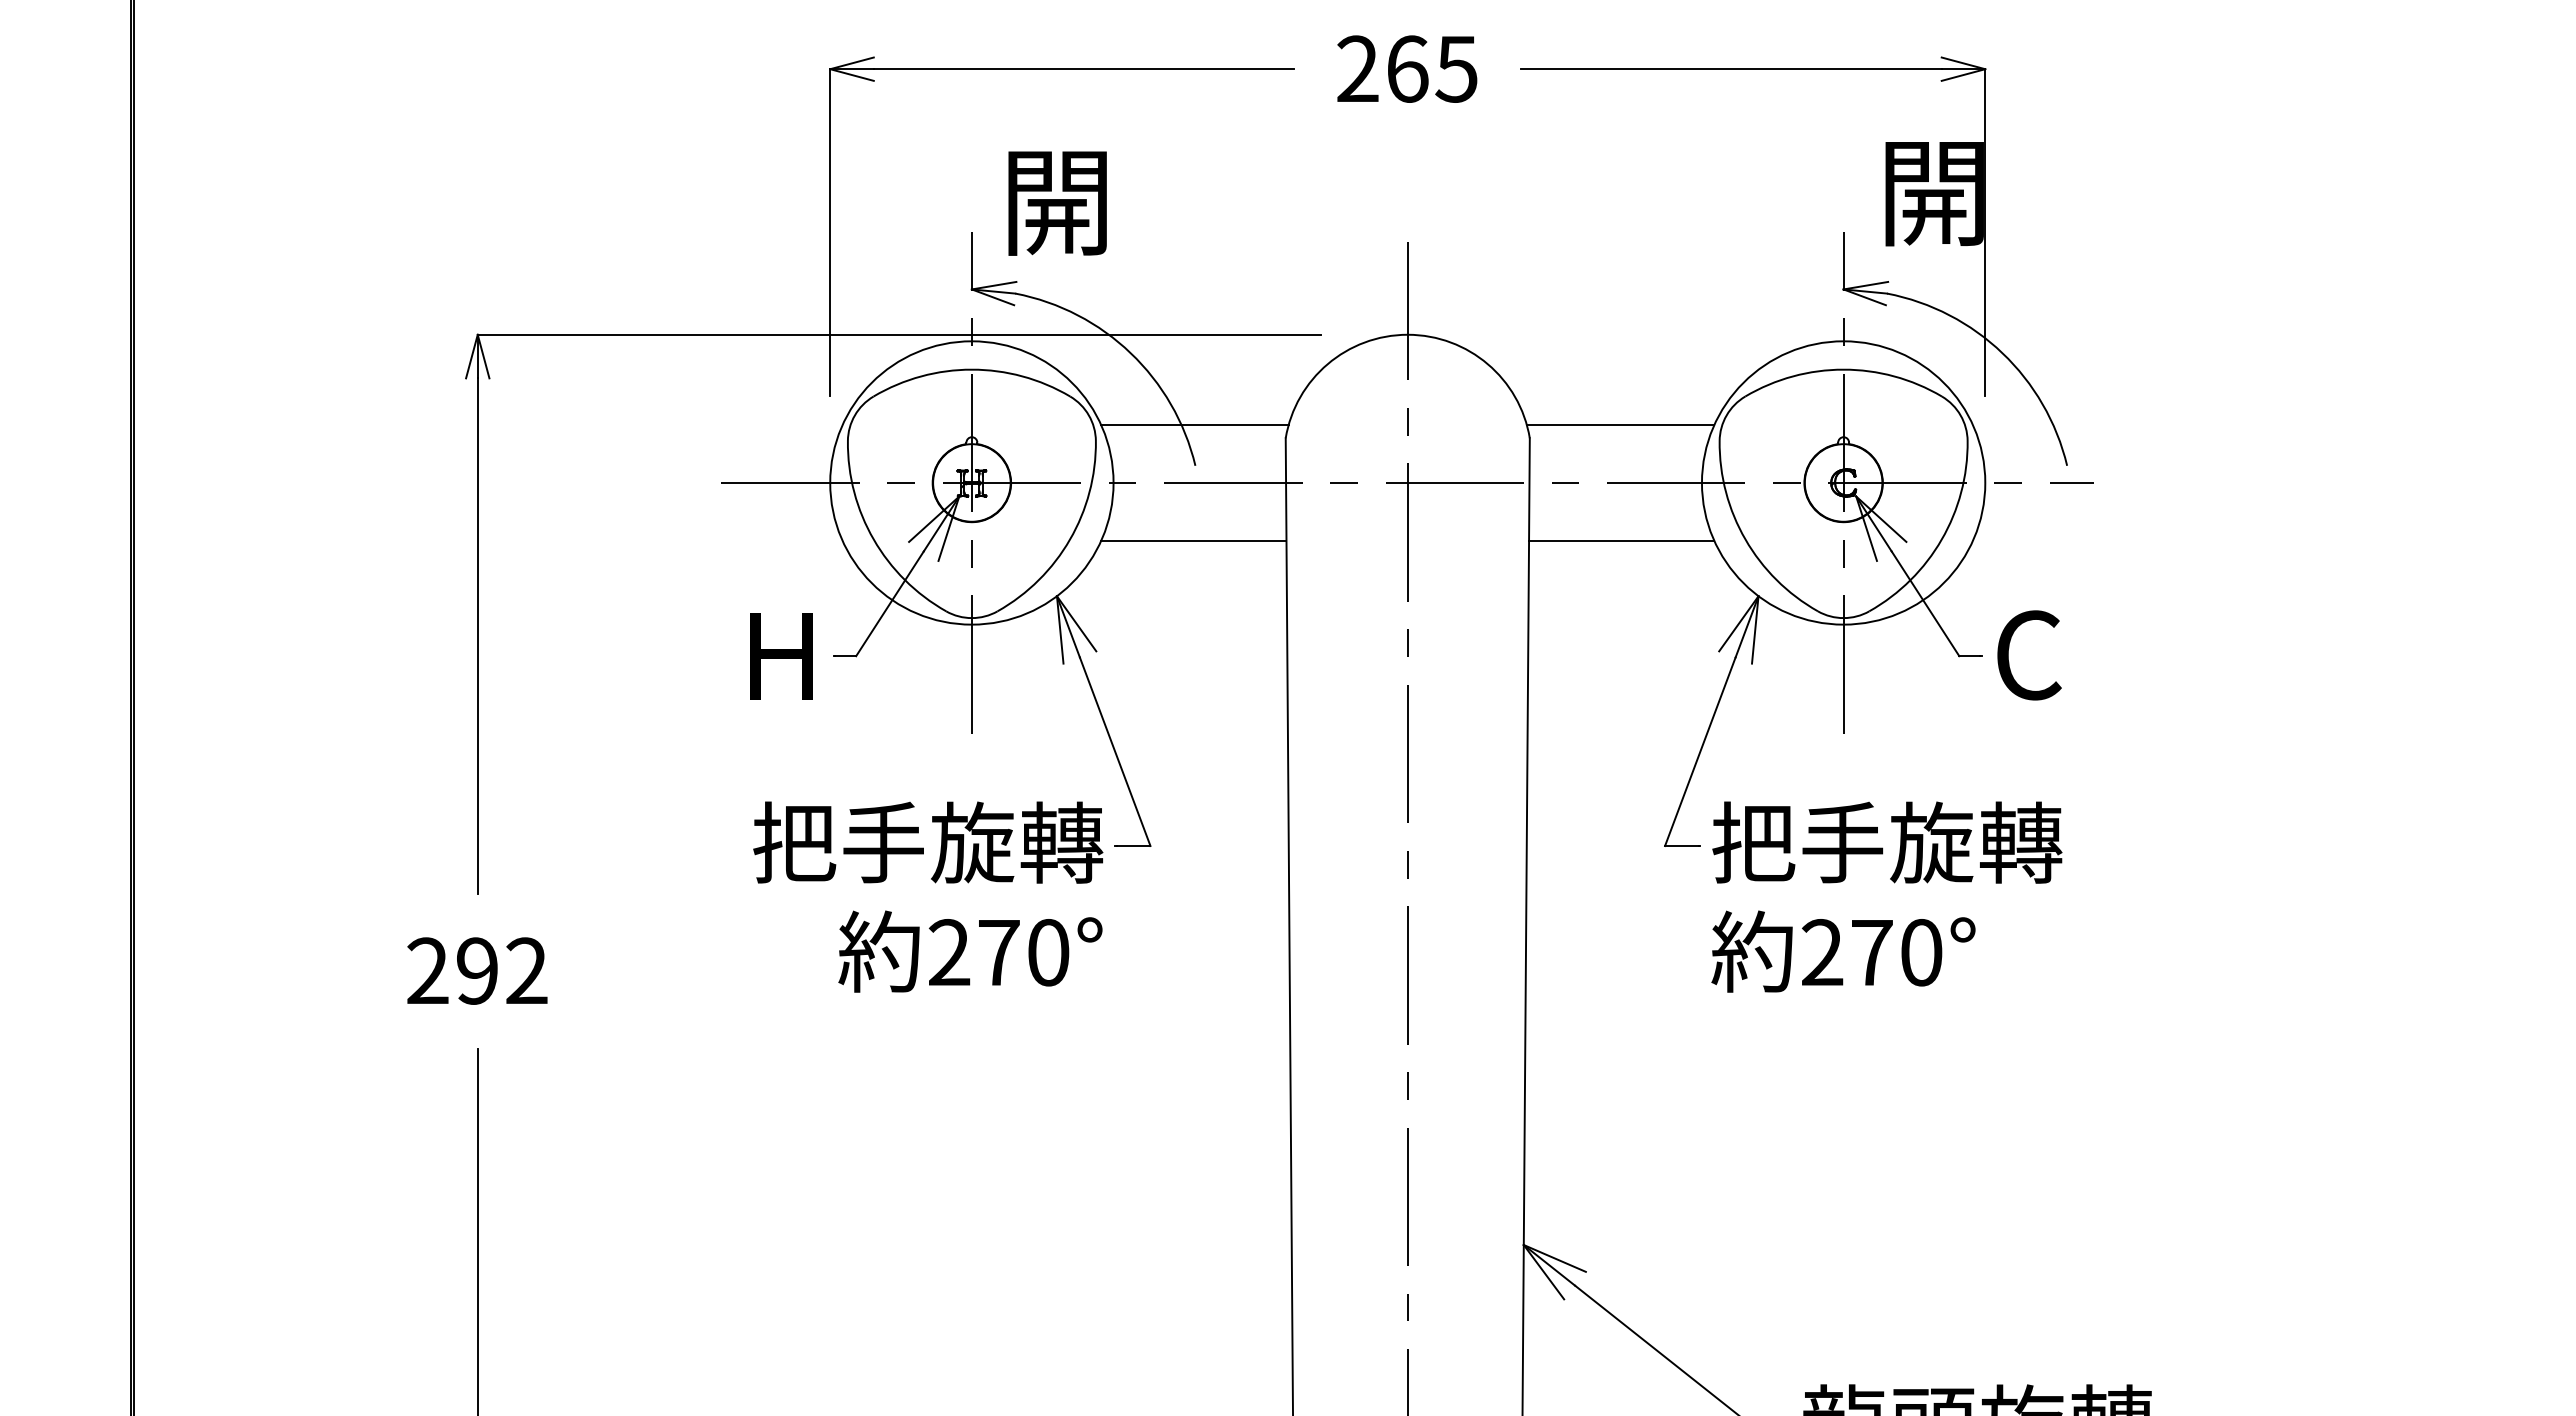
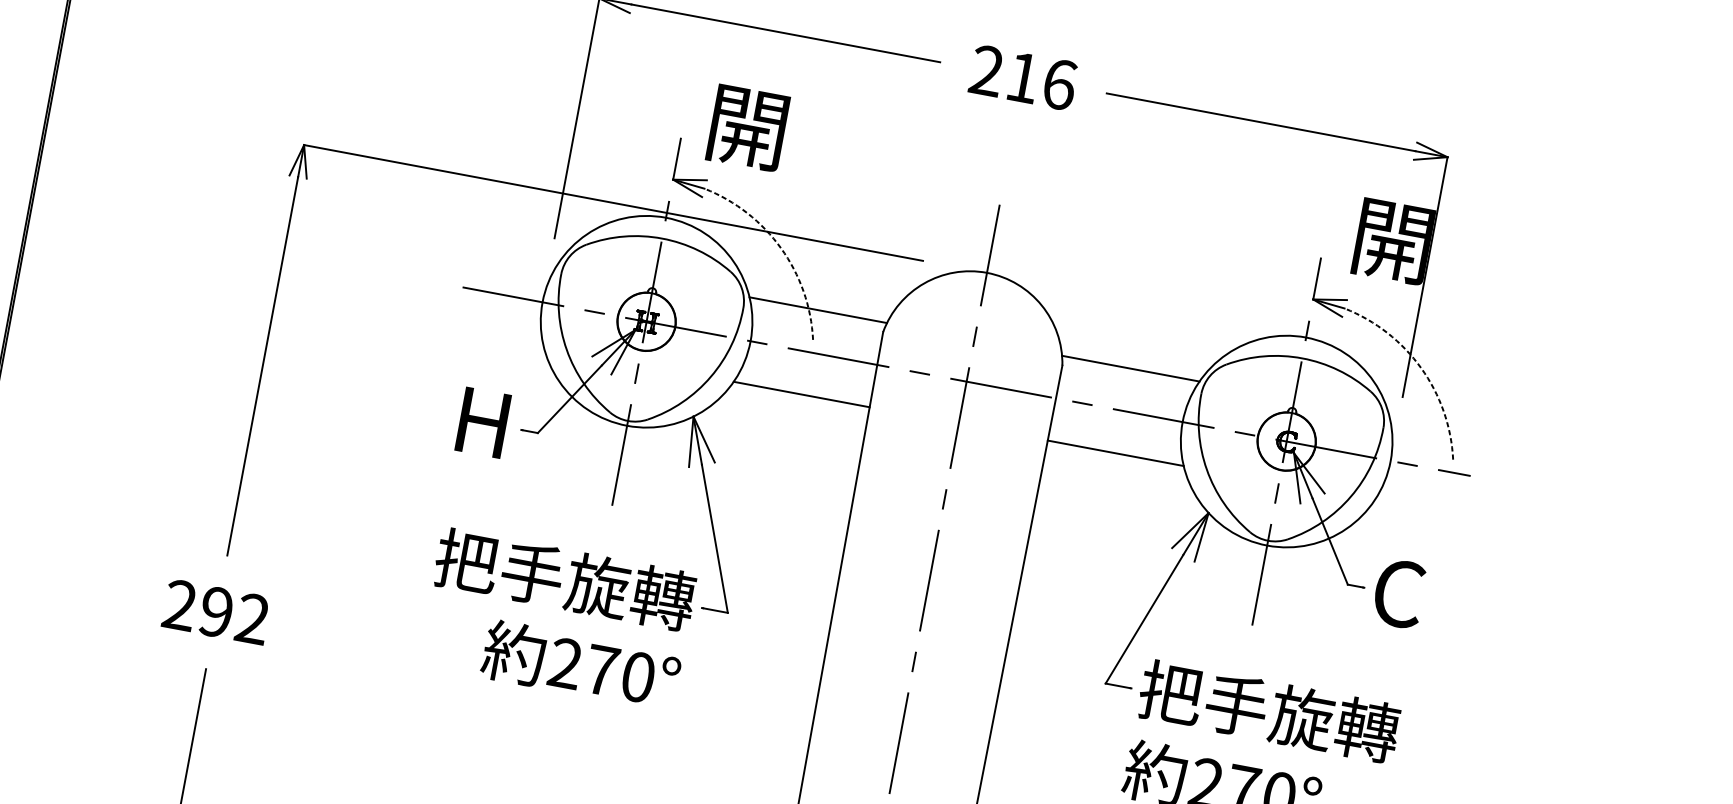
text: (1433, 68) -> (1042, 80), 265 -> 216
arc: (1130, 353) -> (780, 248), solid -> dashed
arc: (2002, 353) -> (1421, 368), solid -> dashed

